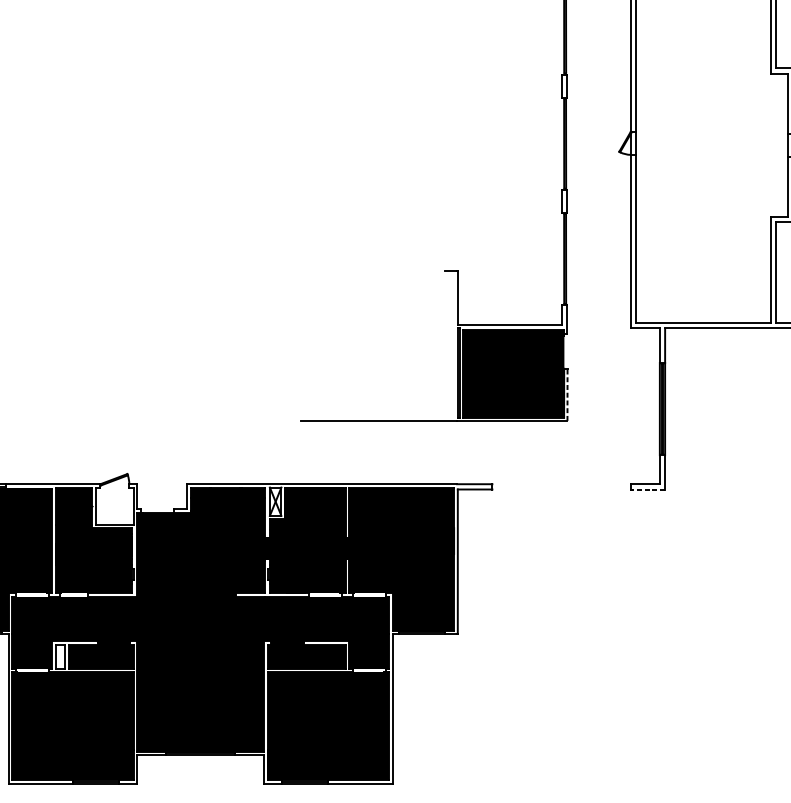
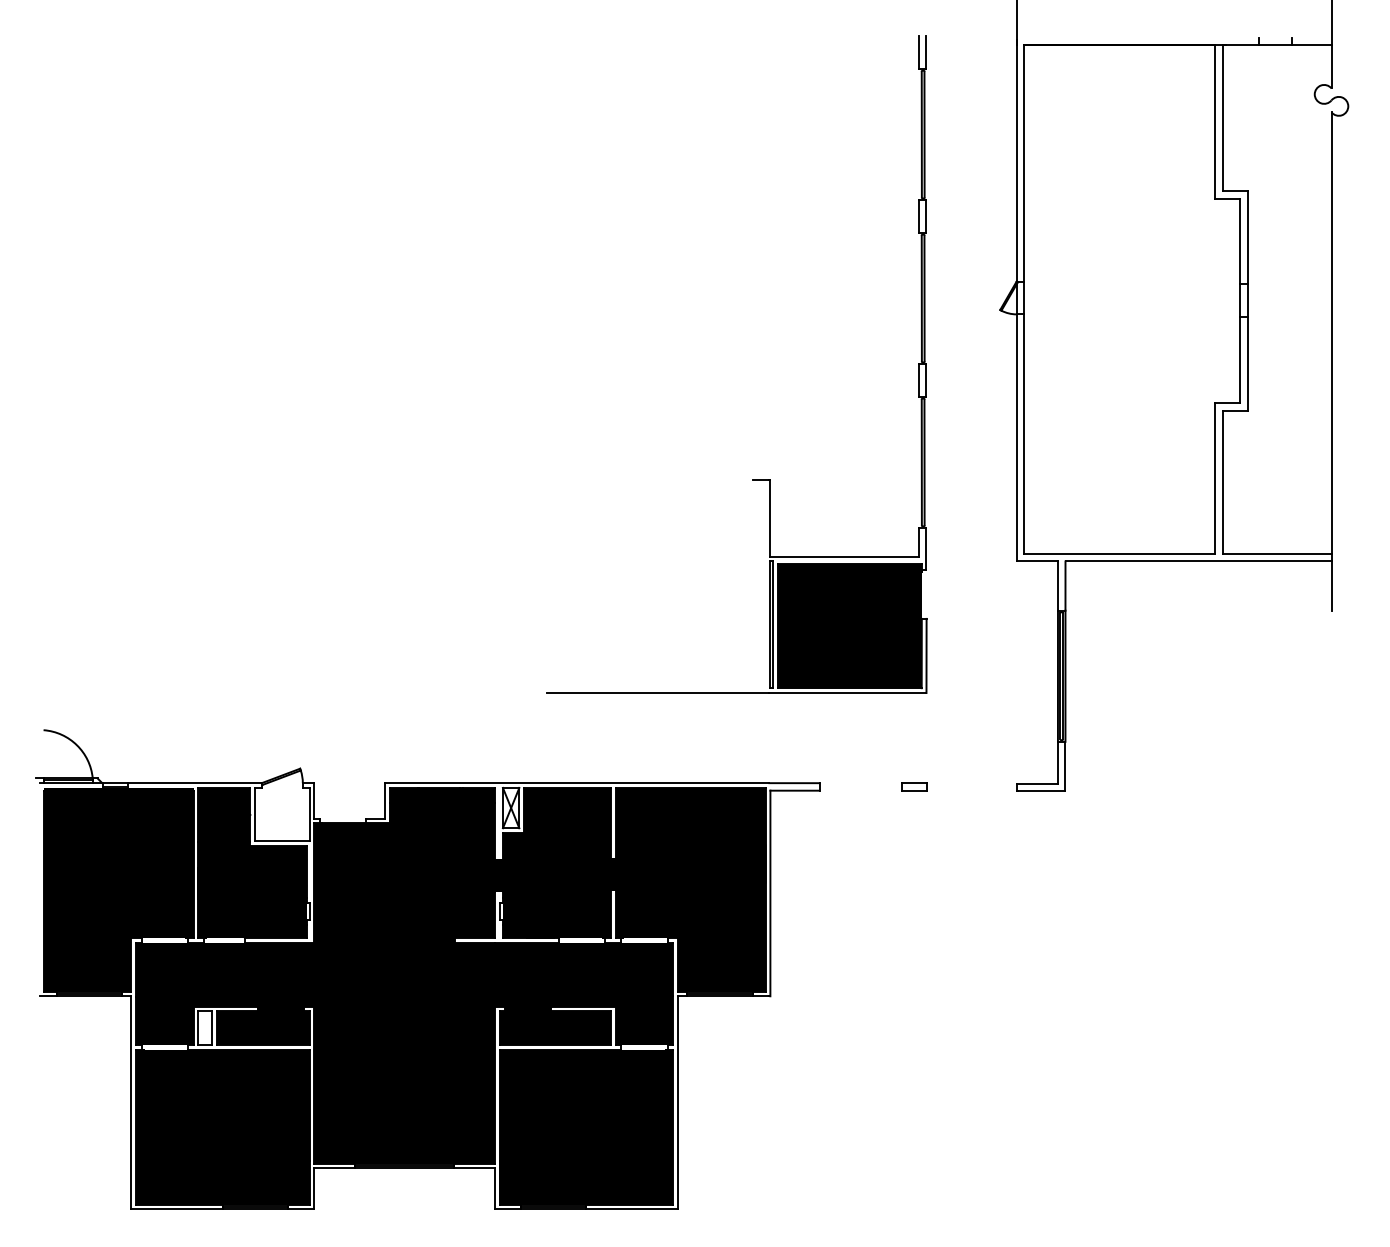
line: (567, 394) -> (926, 655), dashed -> solid
part: (559, 486) -> (914, 786), added
line: (647, 490) -> (1040, 791), dashed -> solid

